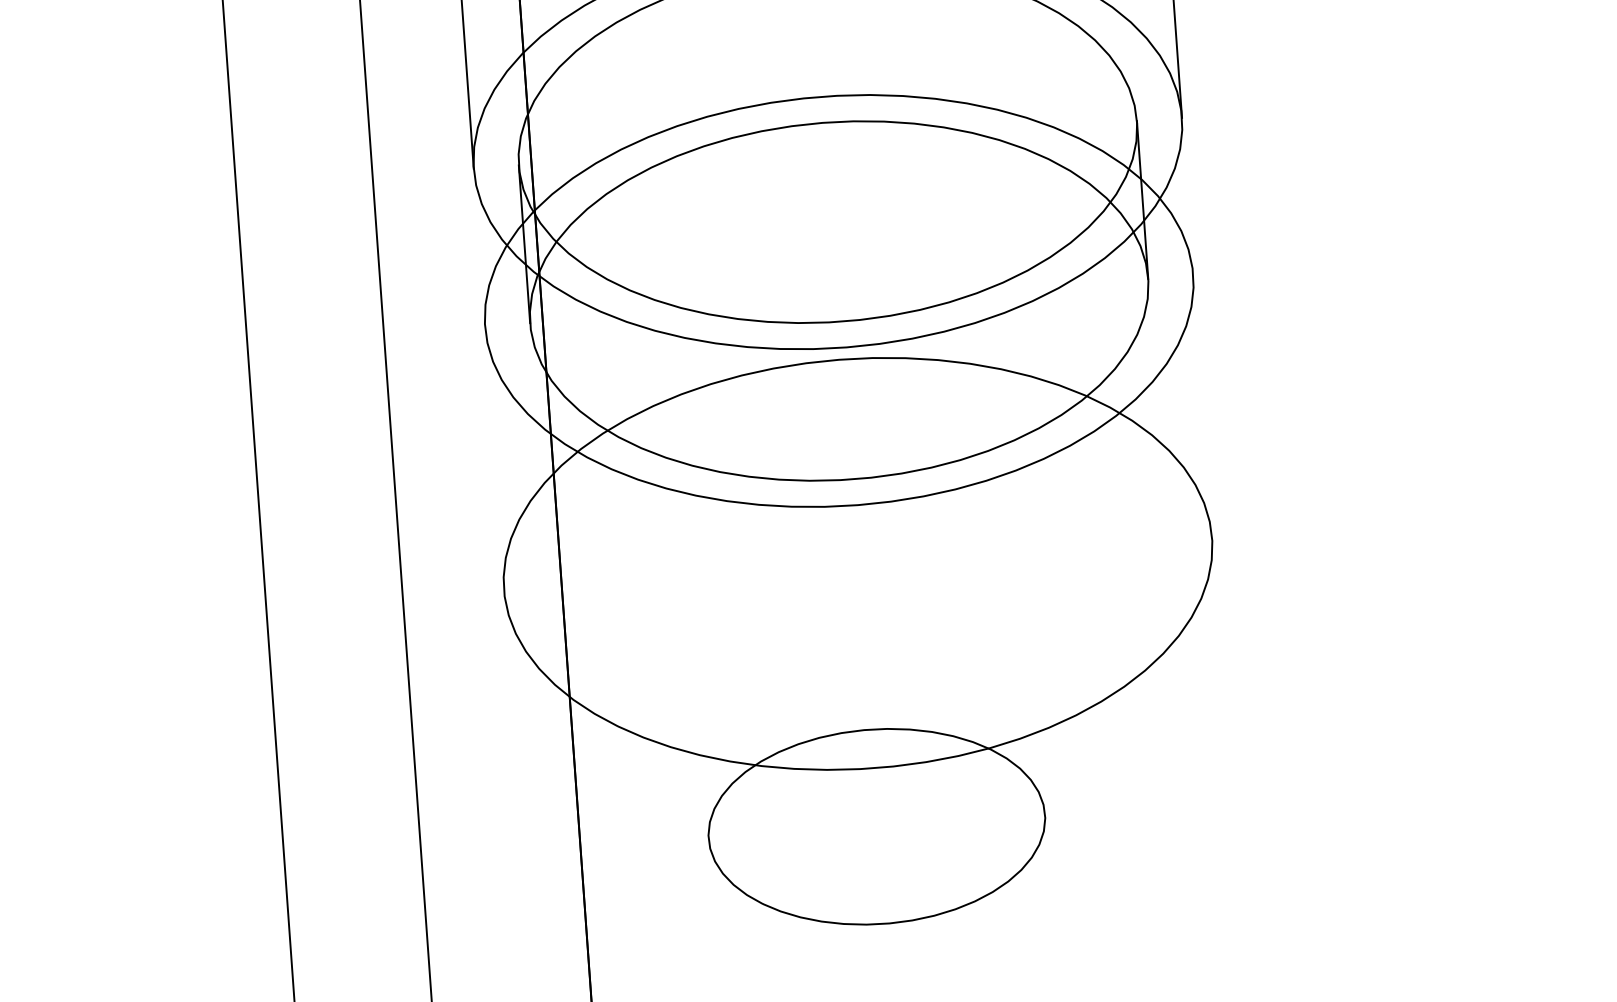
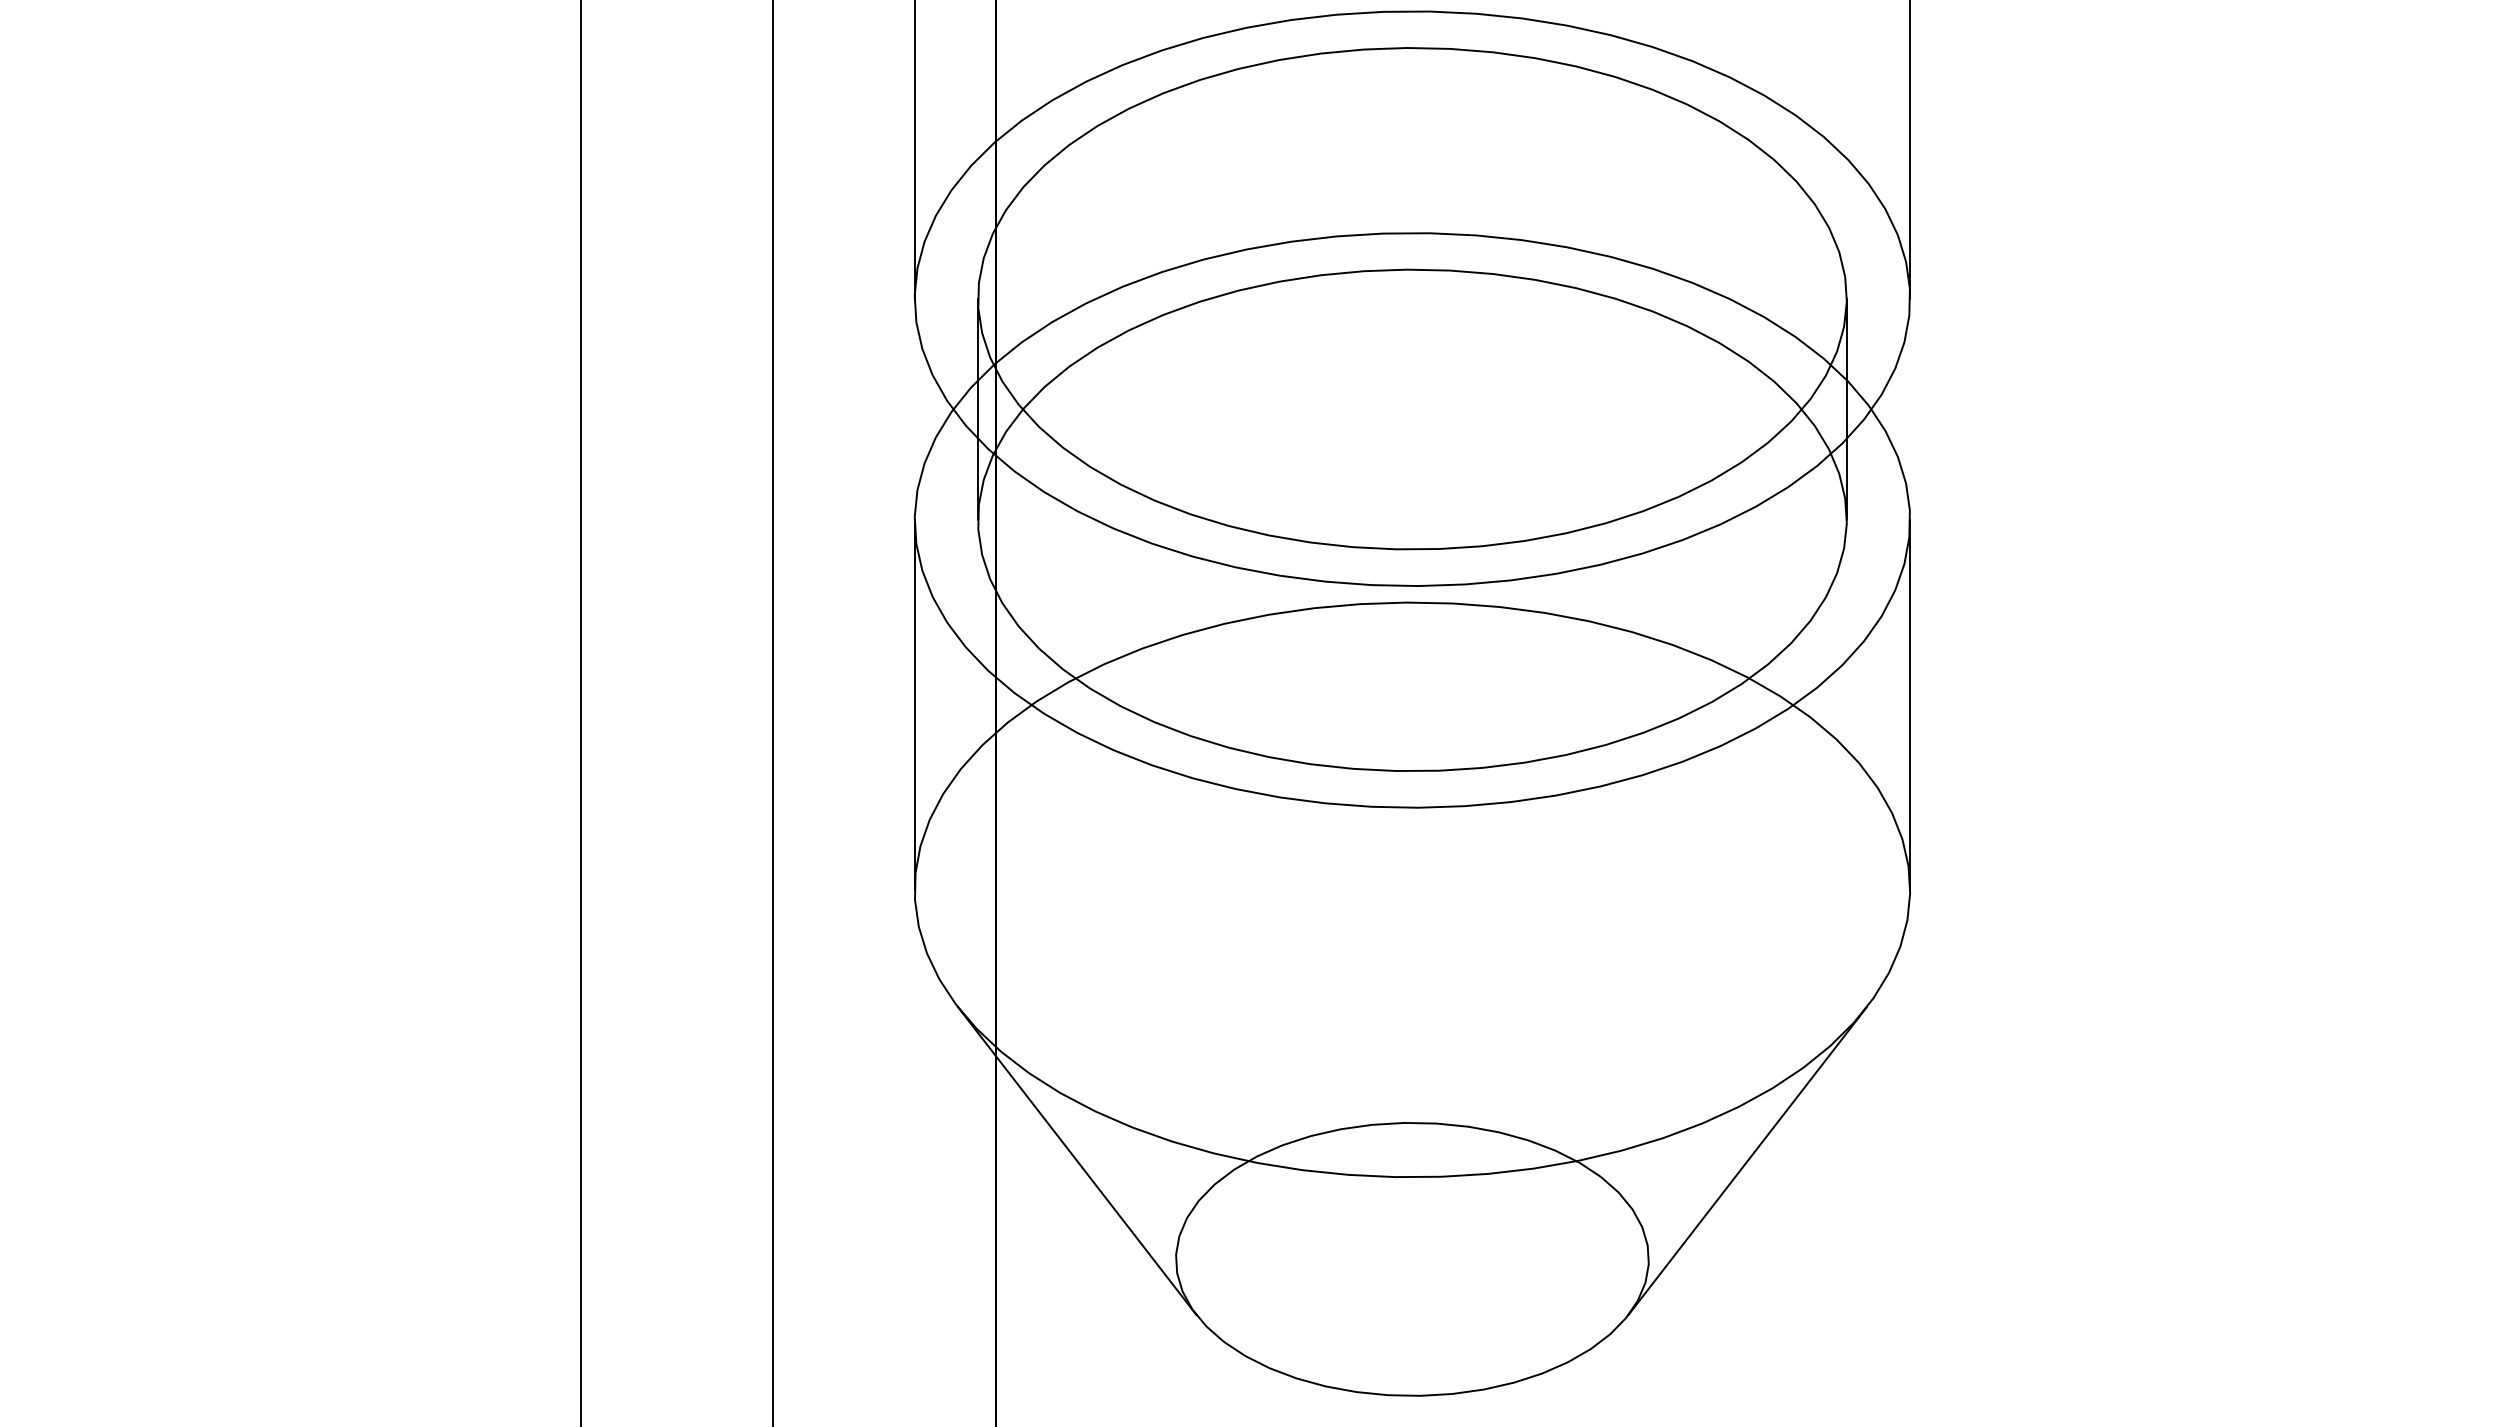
line: (1202, 406) -> (1910, 704), added
line: (494, 457) -> (914, 704), added
line: (1110, 740) -> (1747, 1161), added
line: (633, 774) -> (1077, 1161), added

